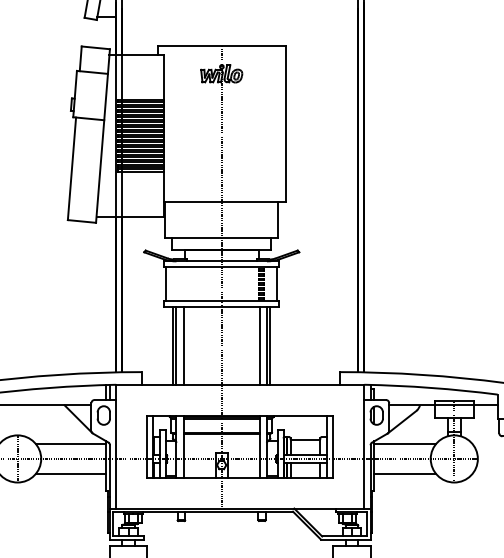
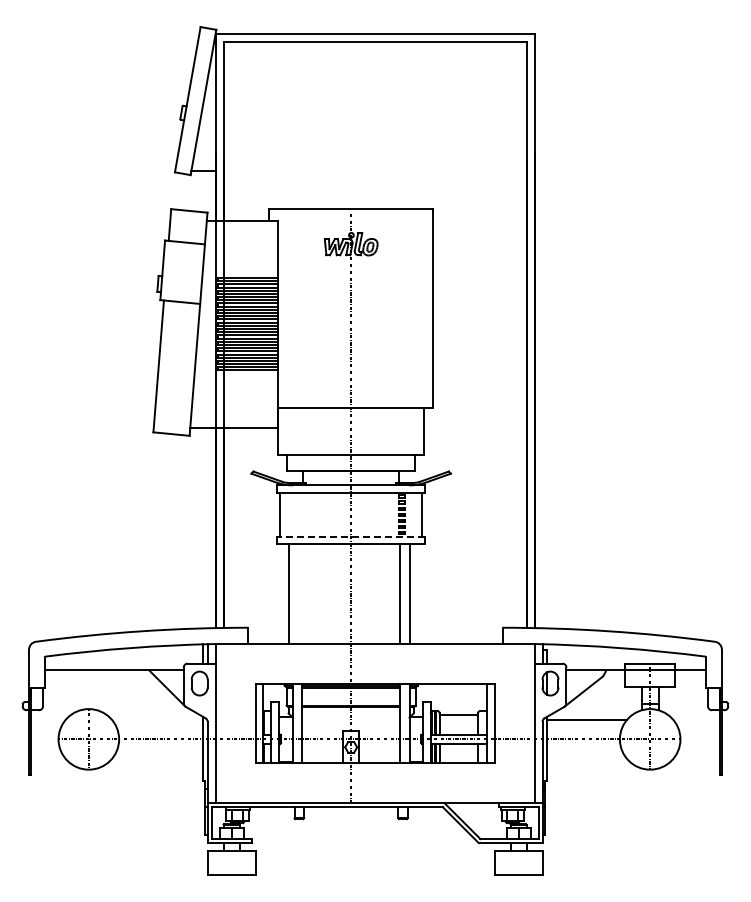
line: (221, 301) -> (351, 536), solid -> dashed
line: (176, 345) -> (292, 593), removed
line: (183, 345) -> (302, 593), removed
line: (270, 345) -> (413, 593), removed
line: (71, 444) -> (157, 720), removed
line: (71, 473) -> (157, 758), removed
line: (404, 473) -> (586, 758), removed

